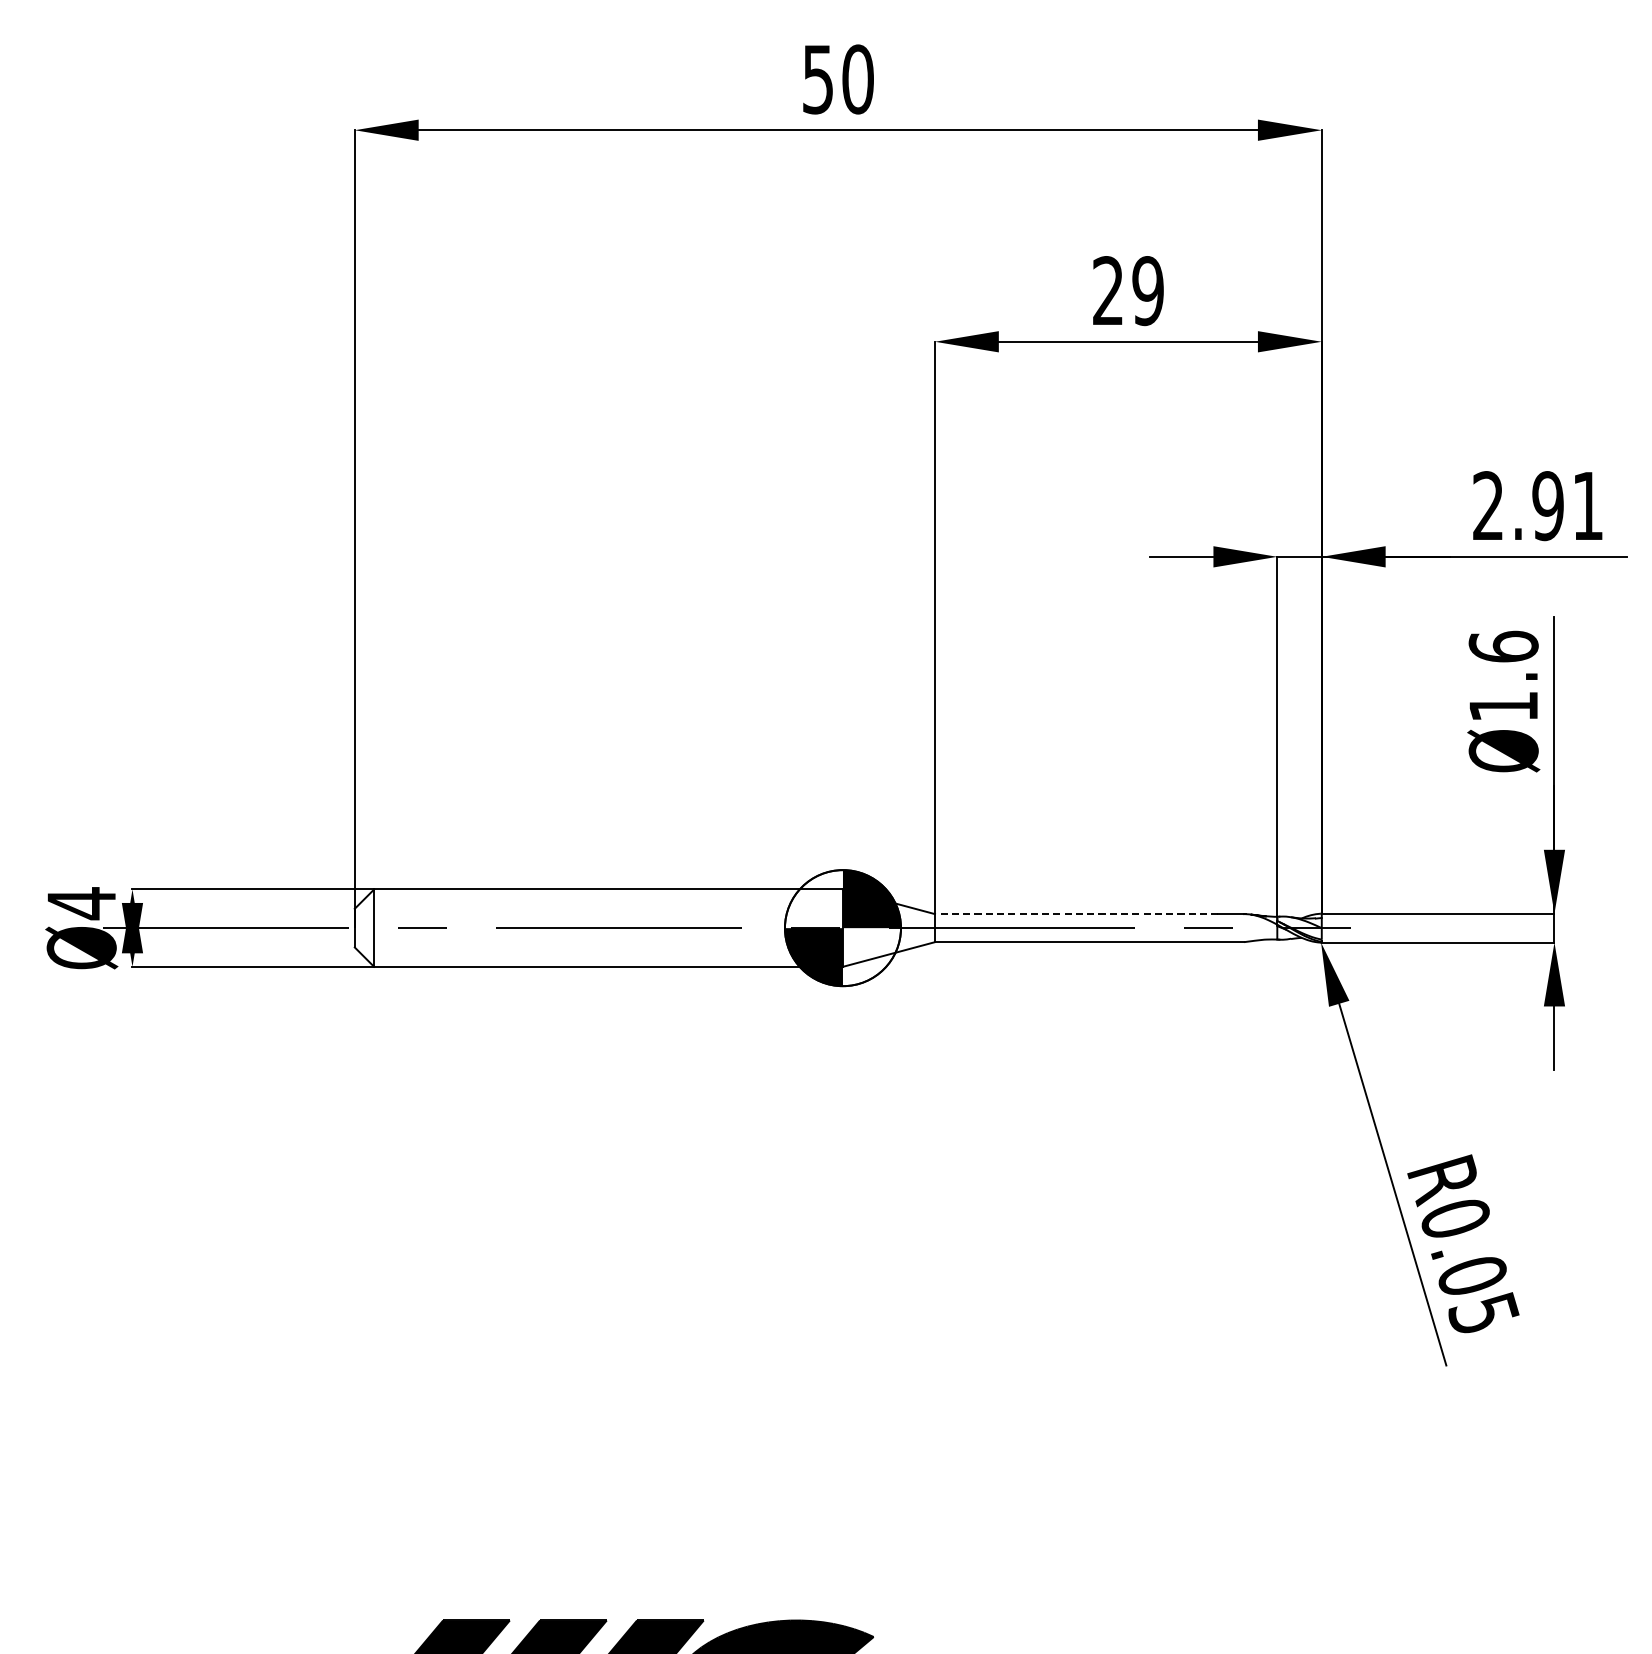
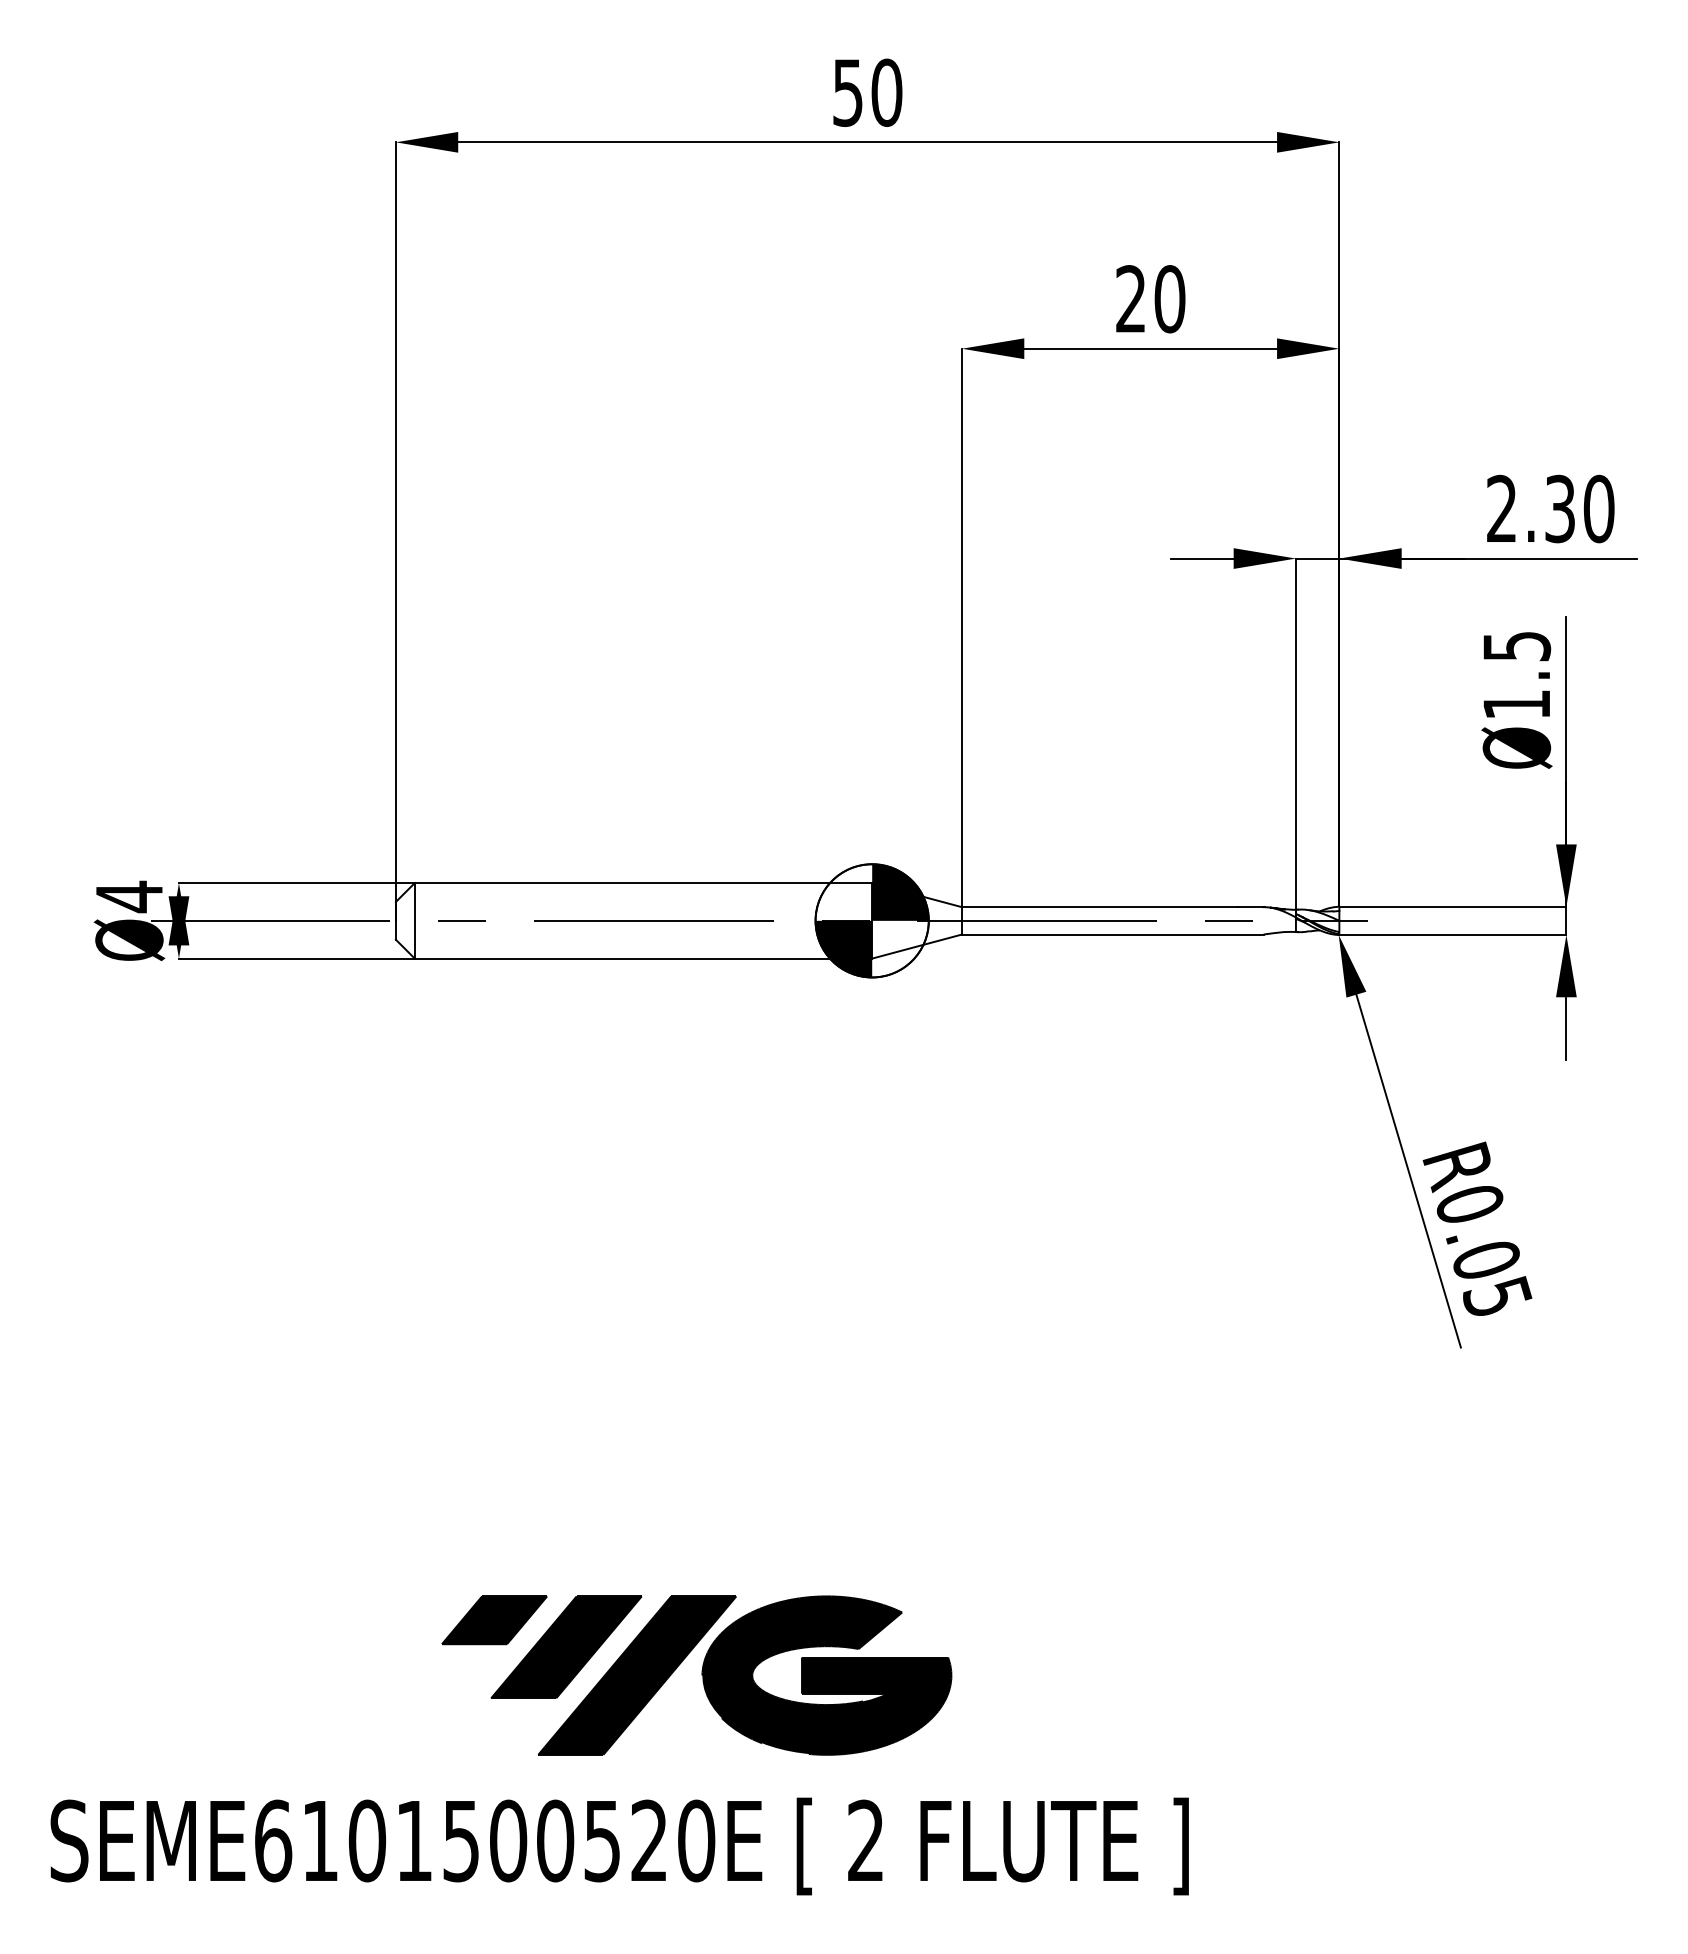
text: (1147, 291) -> (1169, 299), 29 -> 20
text: (1567, 505) -> (1579, 508), 2.91 -> 2.30
text: (1503, 645) -> (1516, 645), Ø1.6 -> Ø1.5
line: (1075, 914) -> (1099, 907), dashed -> solid

